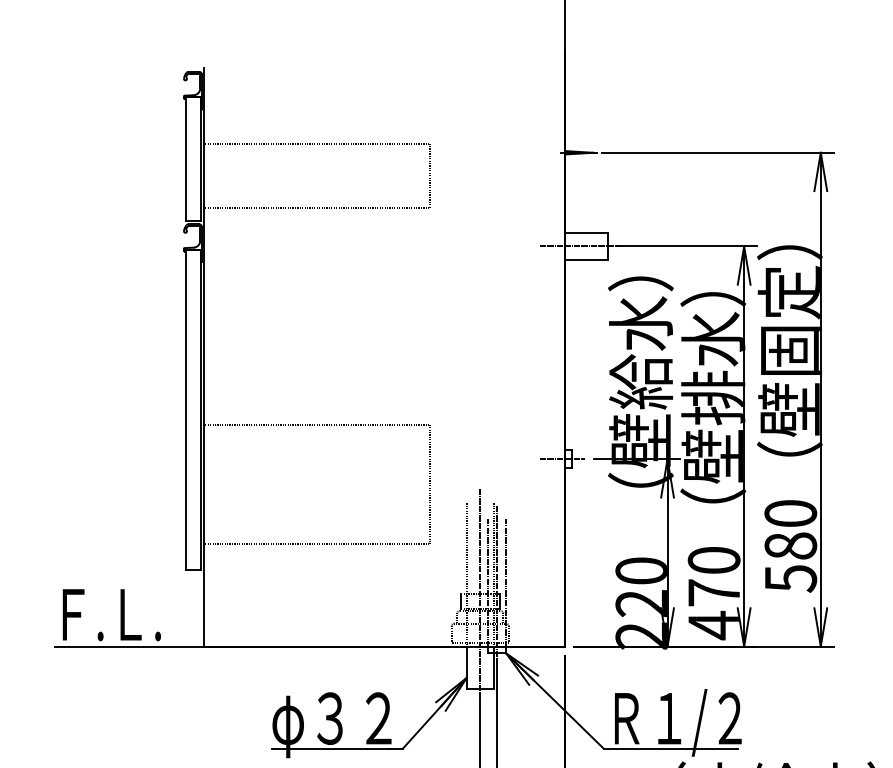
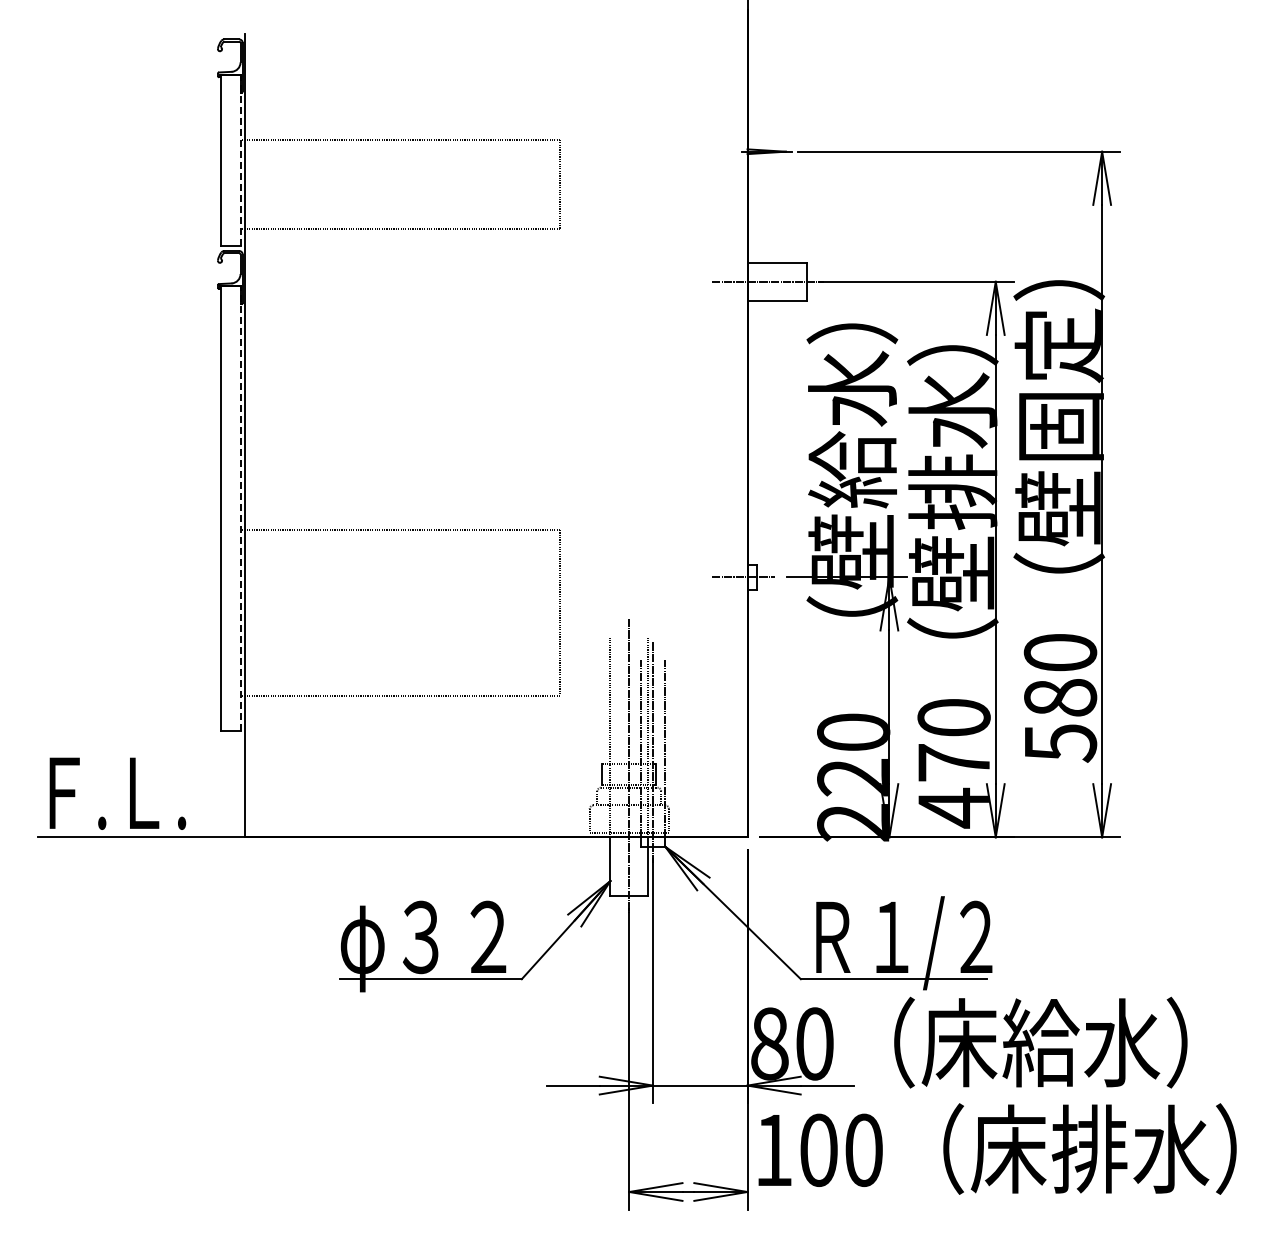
line: (200, 159) -> (240, 160), solid -> dashed
line: (200, 409) -> (240, 508), solid -> dashed

